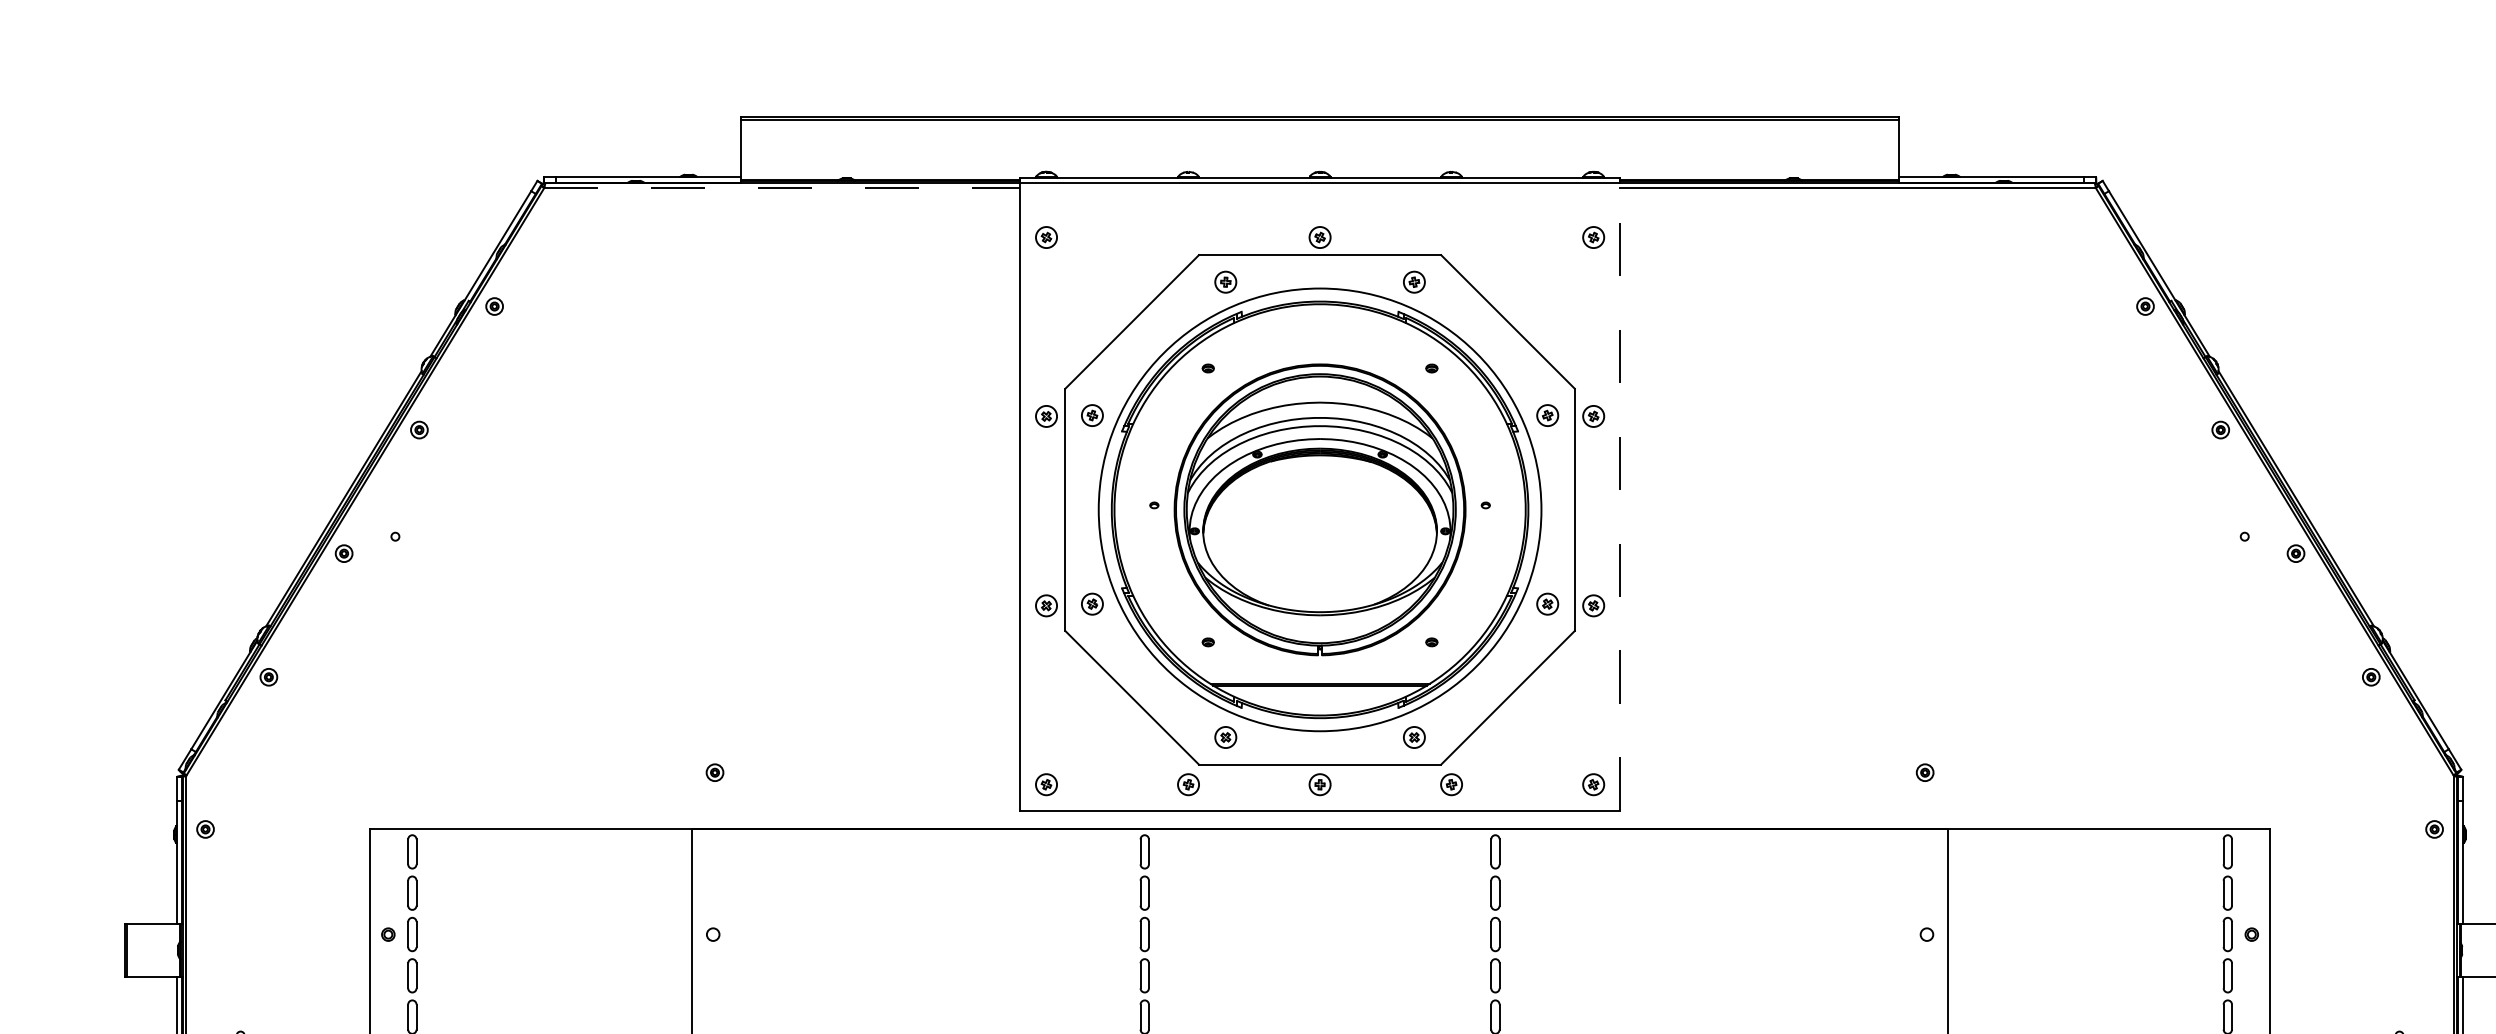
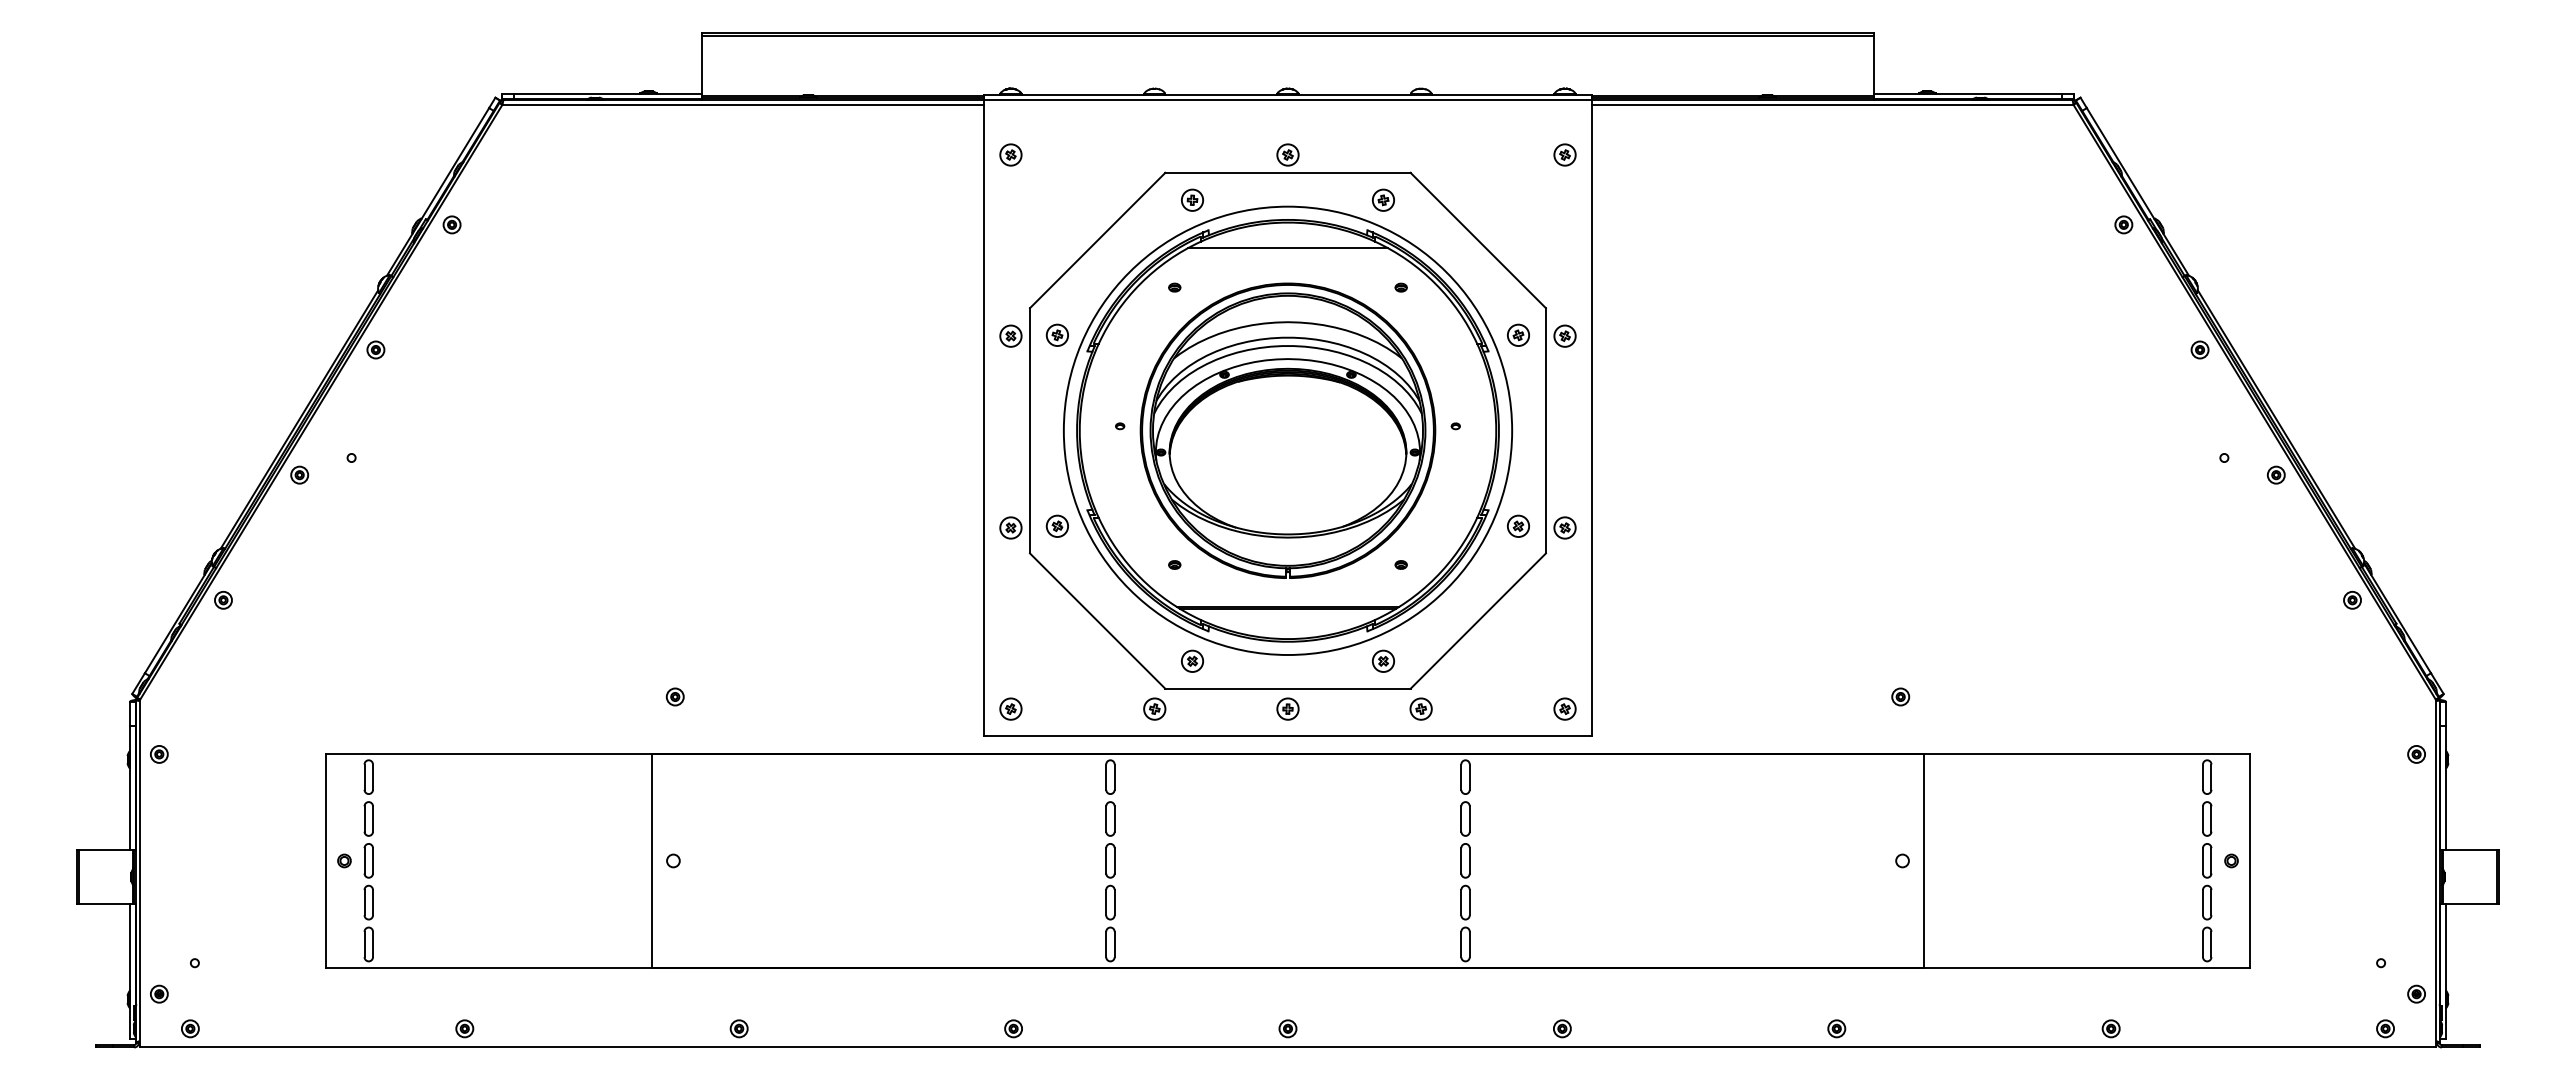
line: (782, 187) -> (743, 104), dashed -> solid
line: (1319, 329) -> (1287, 248), added
line: (1619, 496) -> (1591, 417), dashed -> solid

